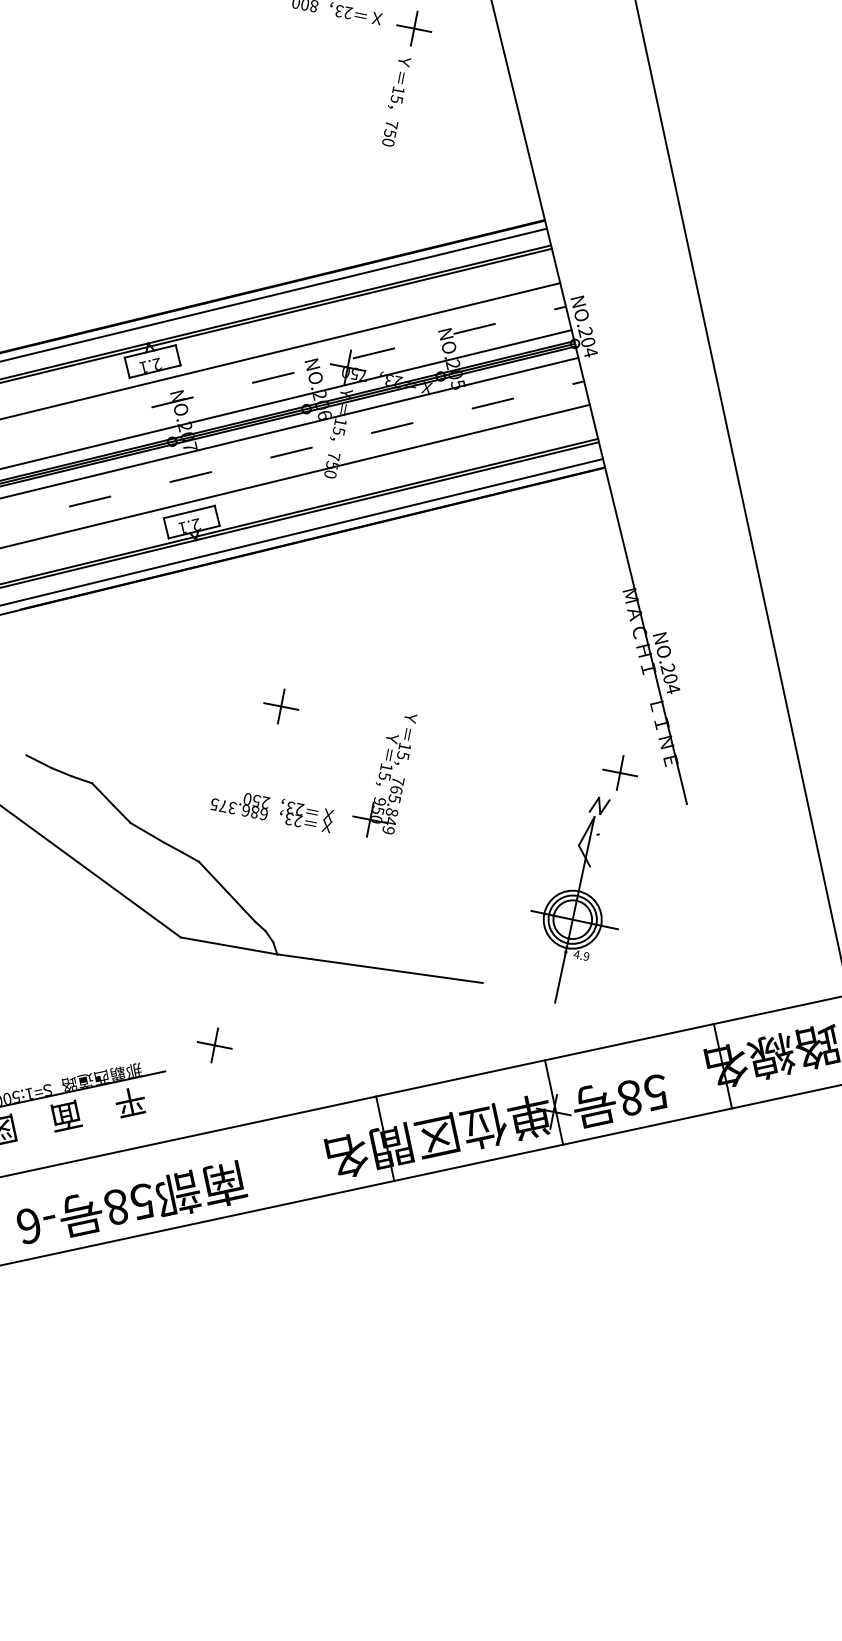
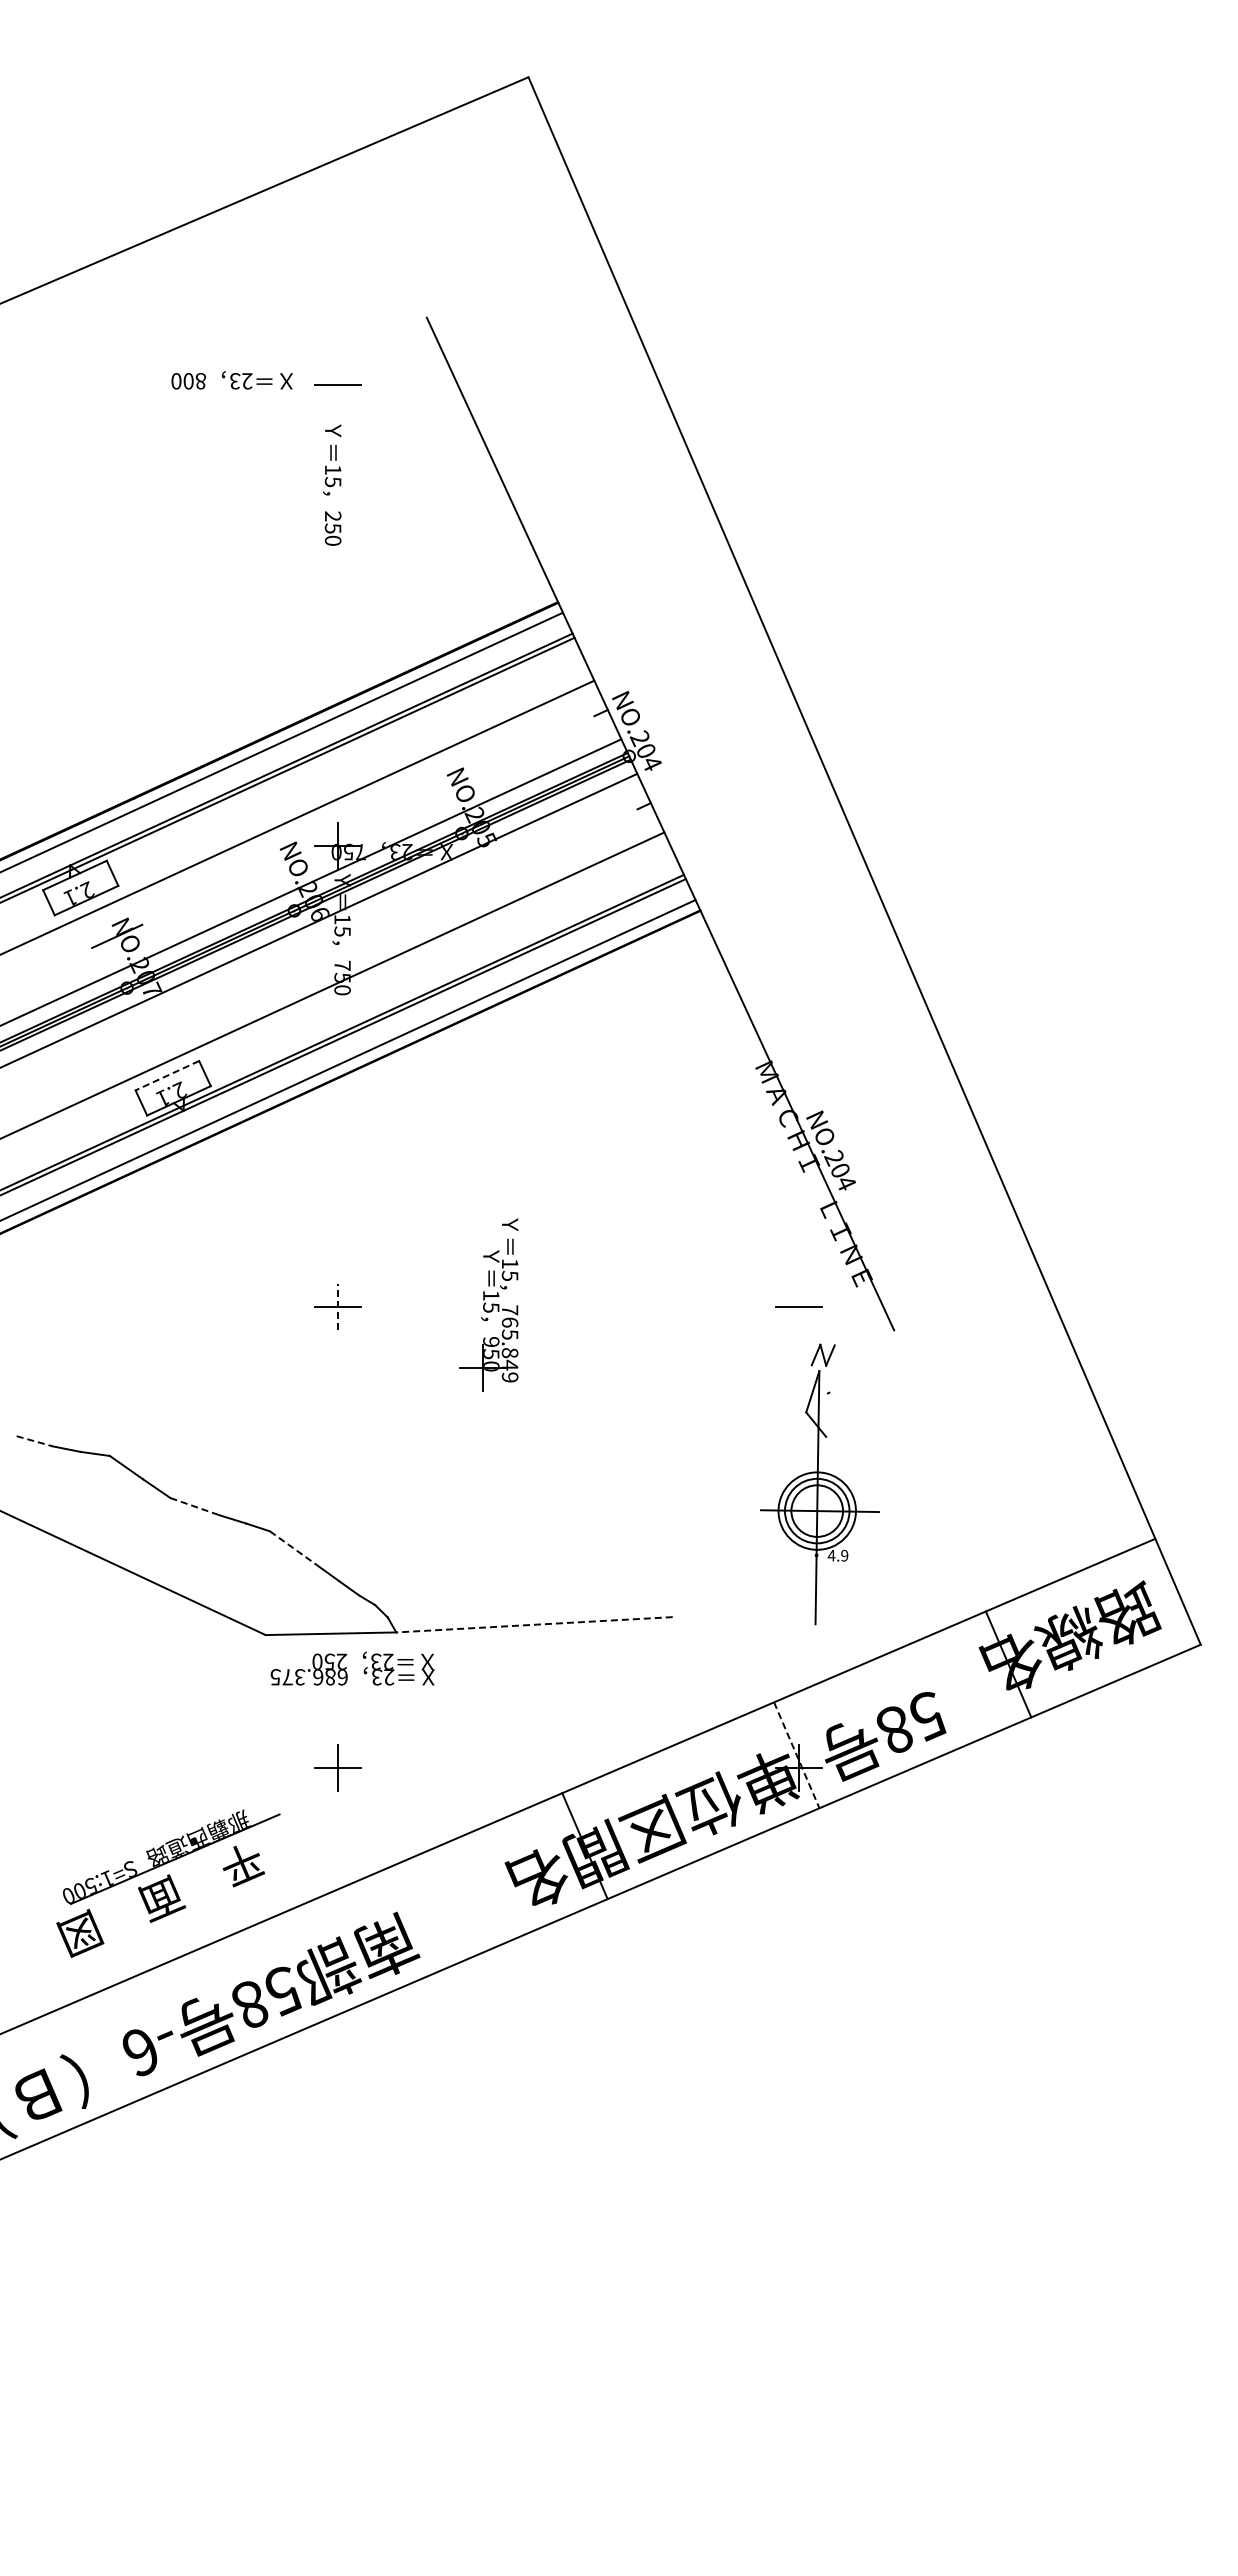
line: (414, 28) -> (337, 384), removed
text: (392, 124) -> (333, 516), 750 -> 250
line: (474, 328) -> (493, 762), removed
line: (374, 353) -> (368, 820), removed
line: (273, 377) -> (242, 878), removed
line: (492, 403) -> (536, 855), removed
line: (392, 427) -> (411, 913), removed
line: (291, 452) -> (285, 971), removed
line: (190, 477) -> (160, 1029), removed
line: (89, 501) -> (34, 1087), removed
line: (188, 511) -> (166, 1075), solid -> dashed
line: (281, 706) -> (337, 1306), solid -> dashed
line: (38, 761) -> (34, 1441), solid -> dashed
line: (620, 772) -> (798, 1306), removed
part: (383, 773) -> (488, 1304), moved
text: (272, 809) -> (352, 1668), moved
line: (147, 832) -> (194, 1506), solid -> dashed
line: (213, 877) -> (293, 1548), solid -> dashed
part: (578, 900) -> (819, 1484), moved
line: (380, 968) -> (534, 1624), solid -> dashed
line: (553, 1102) -> (796, 1755), solid -> dashed

